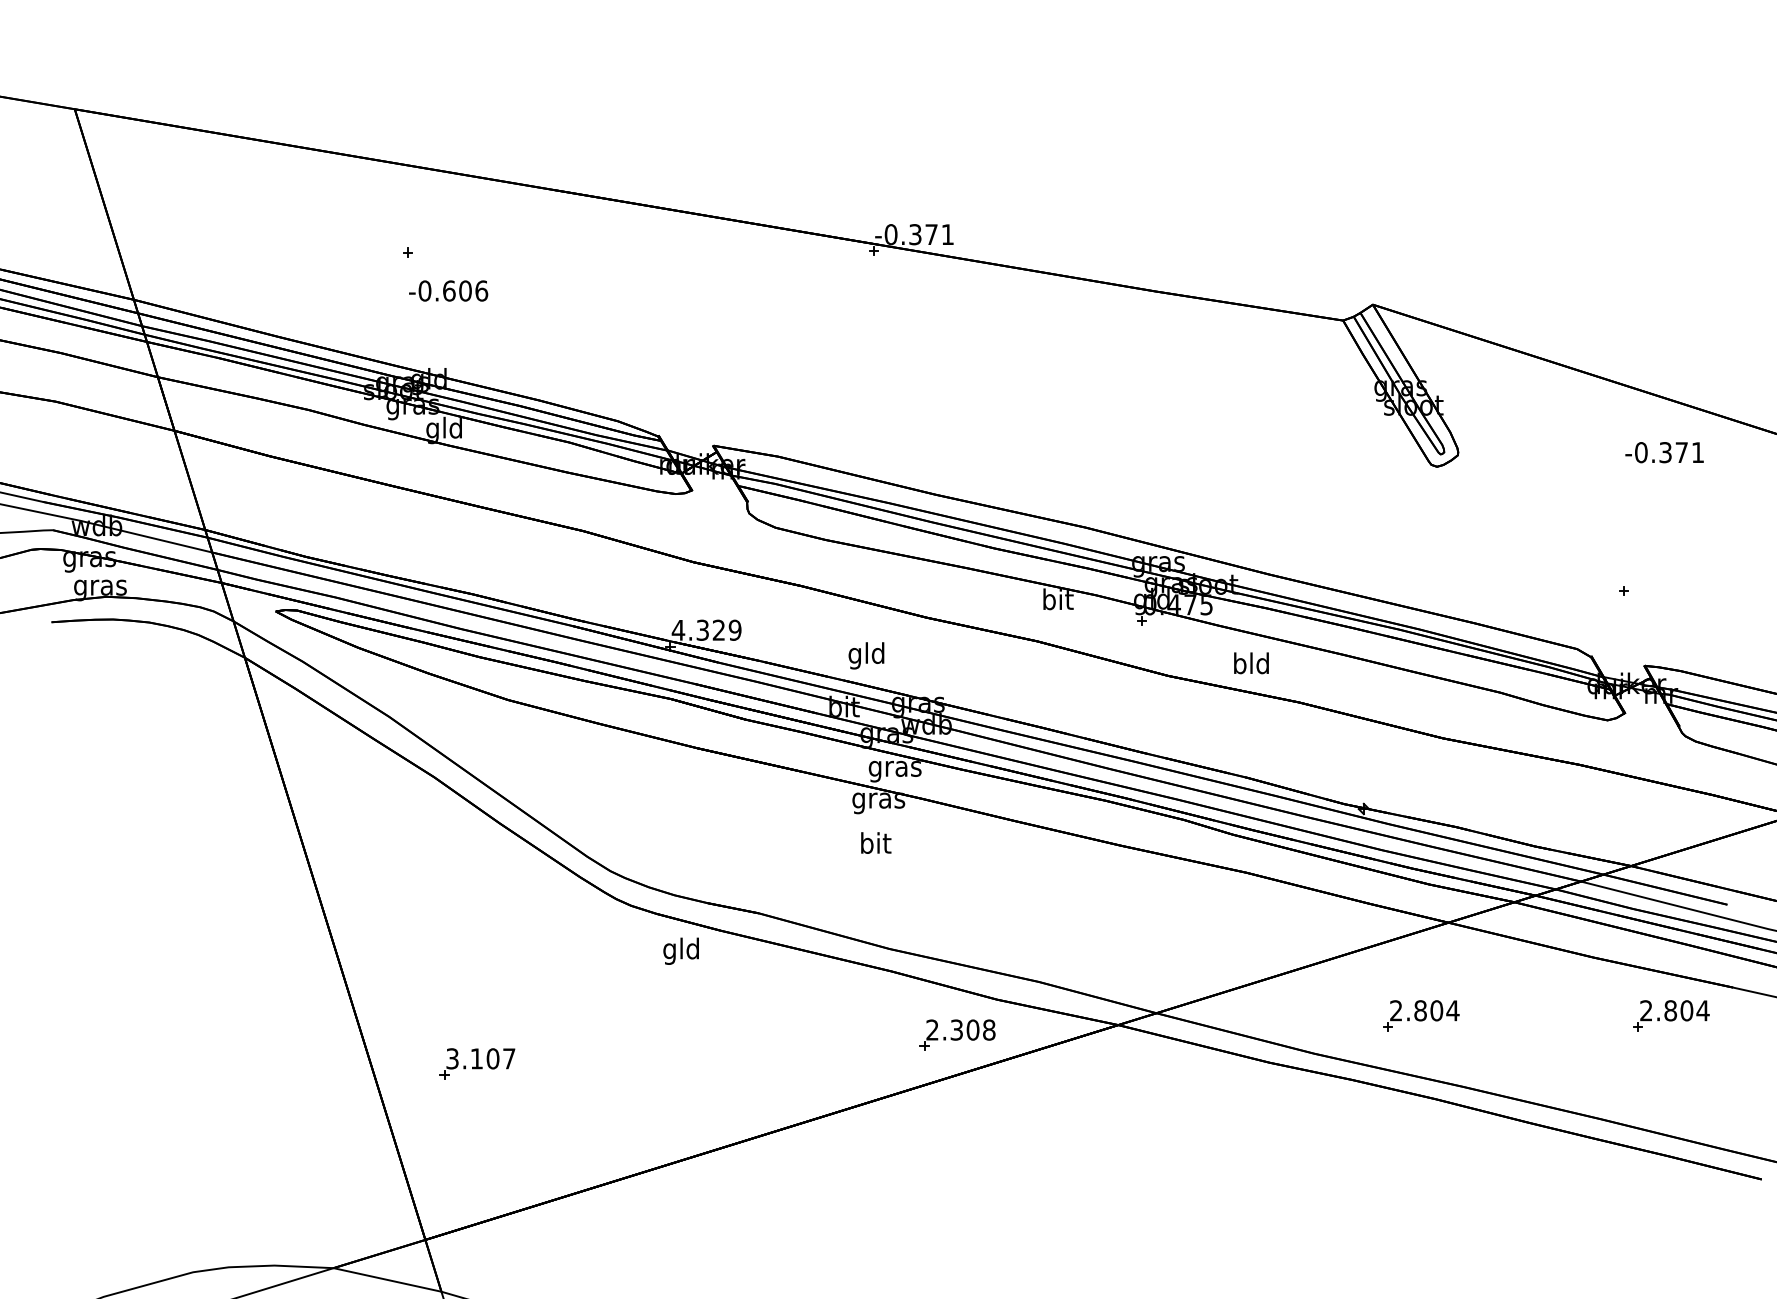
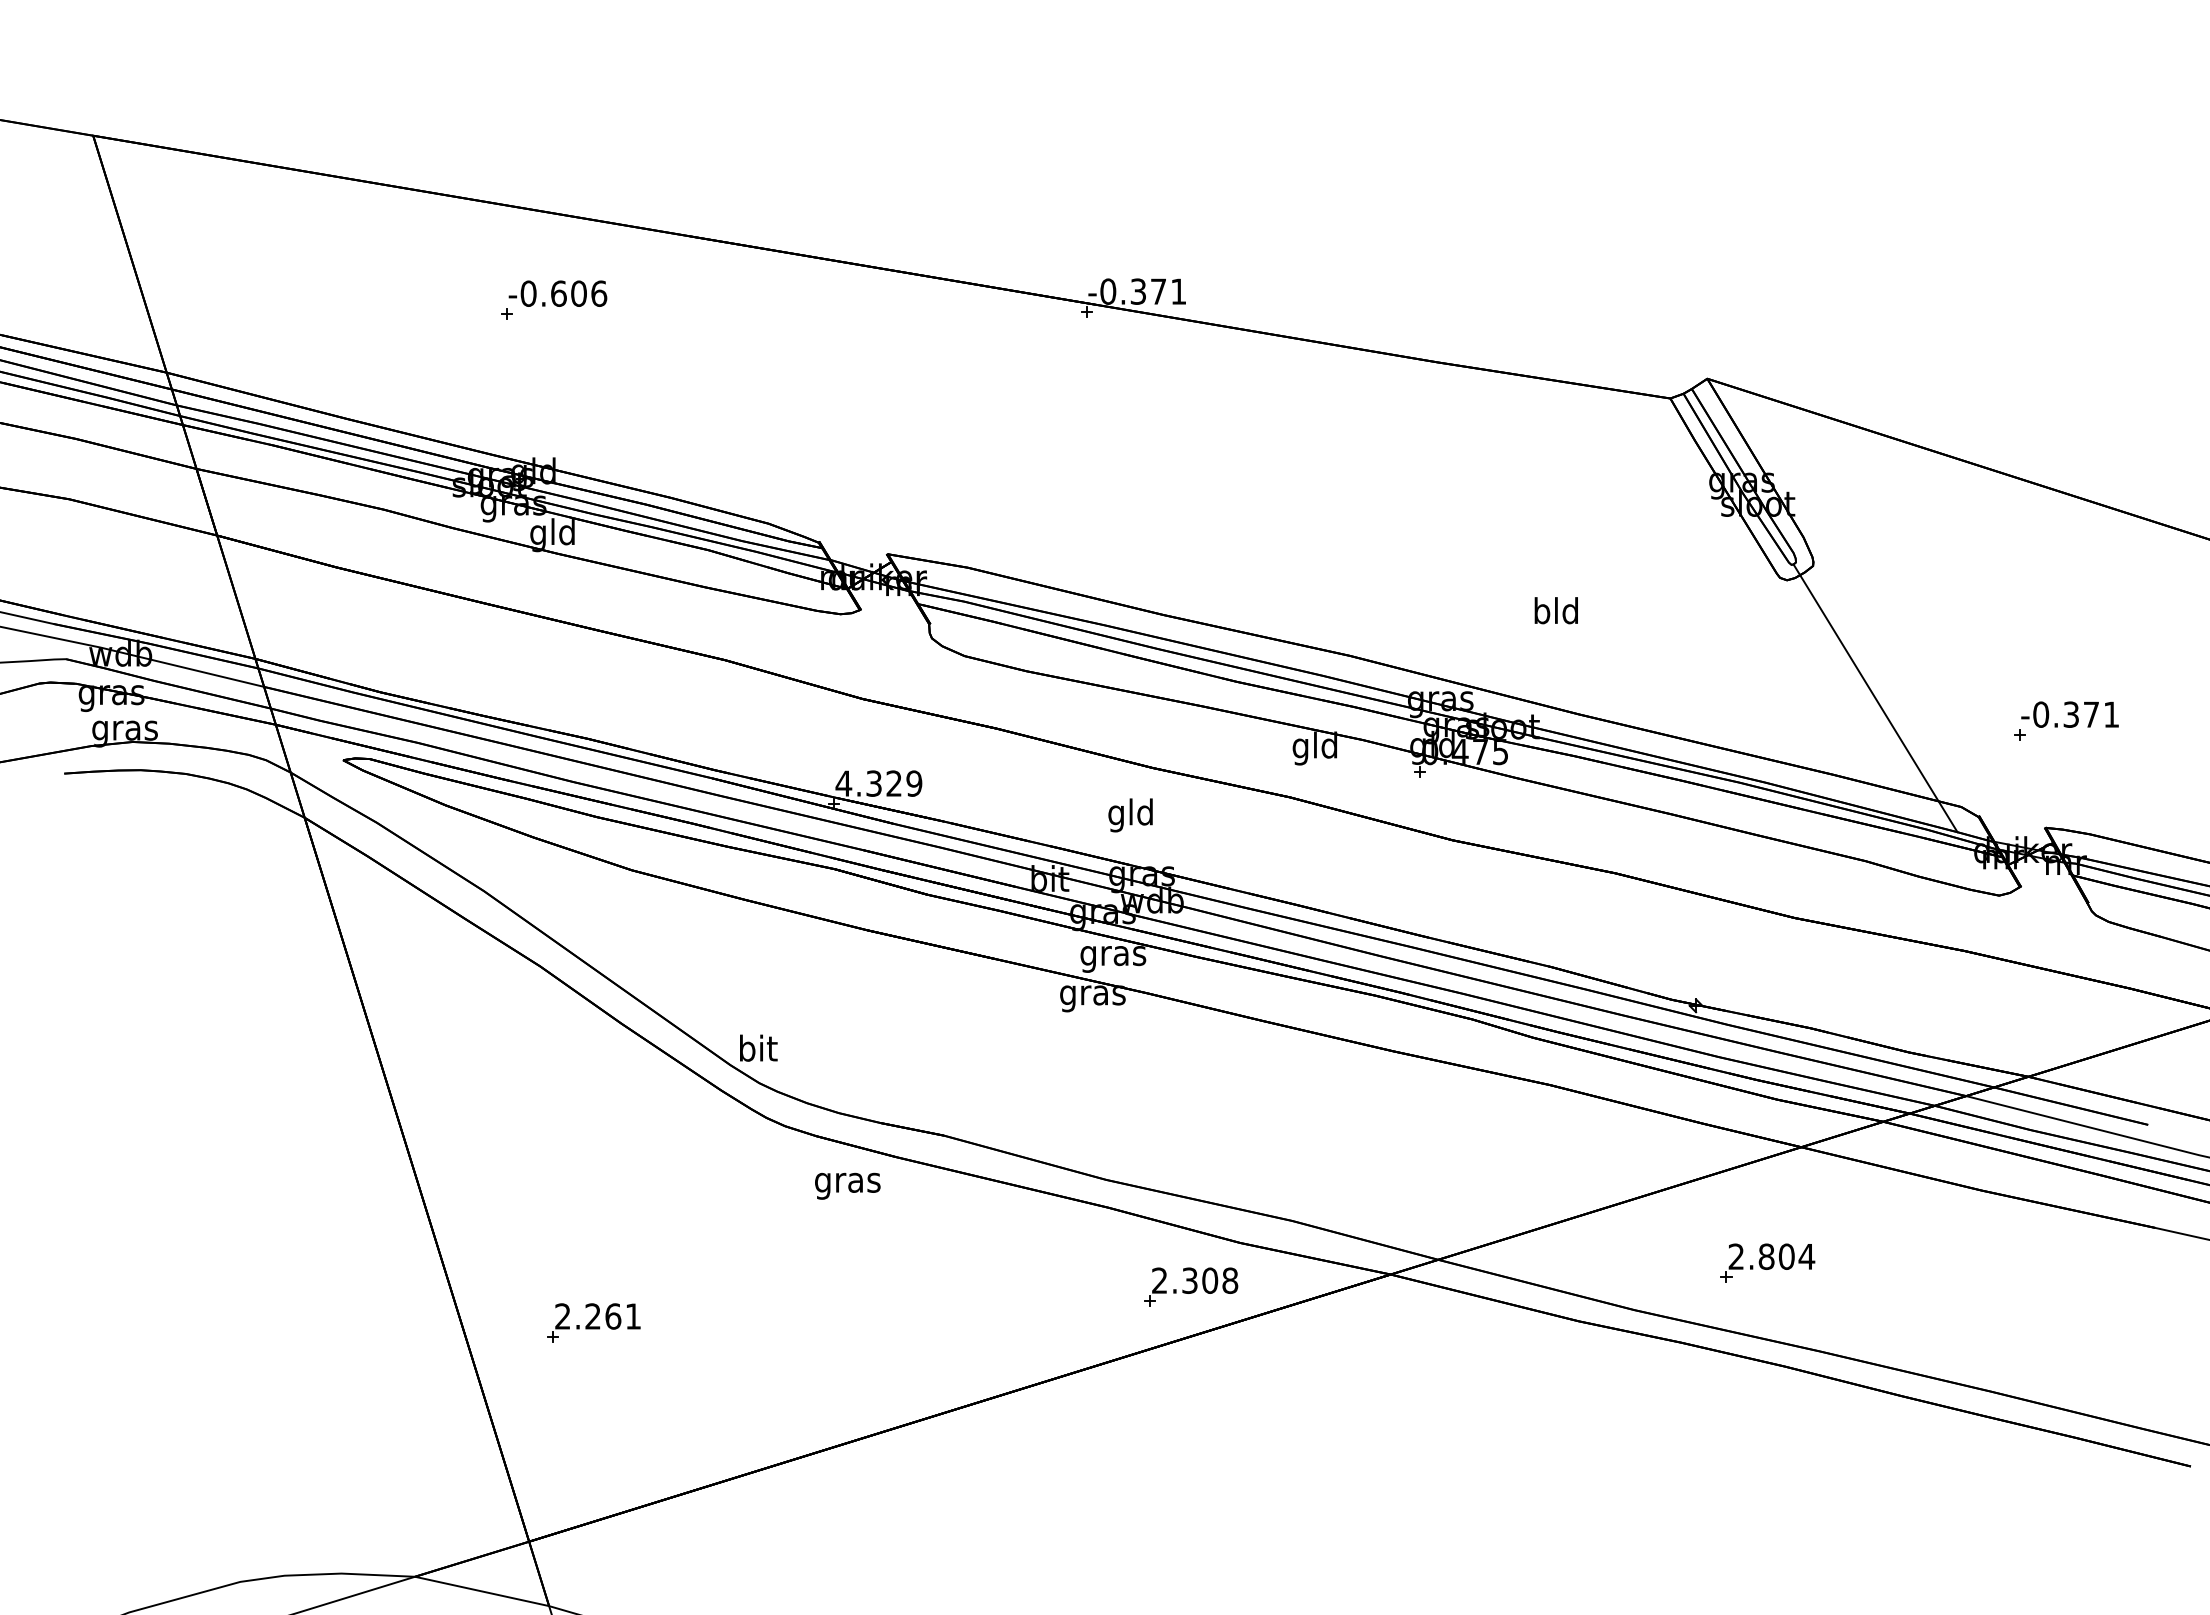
text: (448, 290) -> (557, 293), moved
text: (1664, 452) -> (2069, 714), moved
line: (1508, 561) -> (1875, 698), added
text: (1056, 602) -> (1314, 748), bit -> gld
text: (866, 655) -> (1130, 815), moved
text: (1250, 663) -> (1555, 610), moved
text: (876, 842) -> (758, 1047), moved
text: (681, 951) -> (847, 1182), gld -> gras
part: (1671, 1015) -> (2078, 1262), removed
text: (480, 1058) -> (597, 1316), 3.107 -> 2.261

